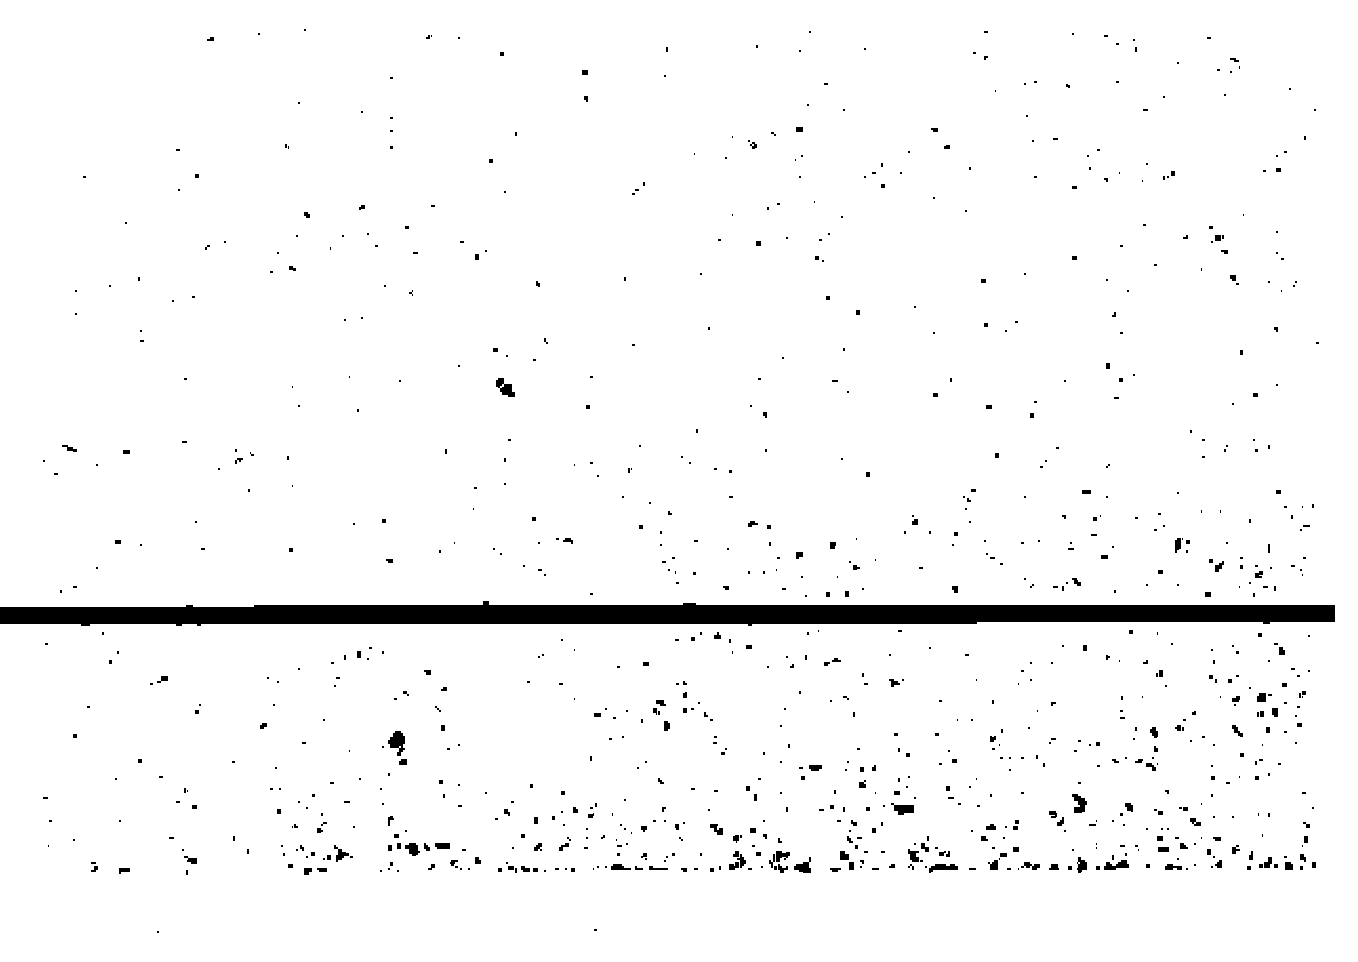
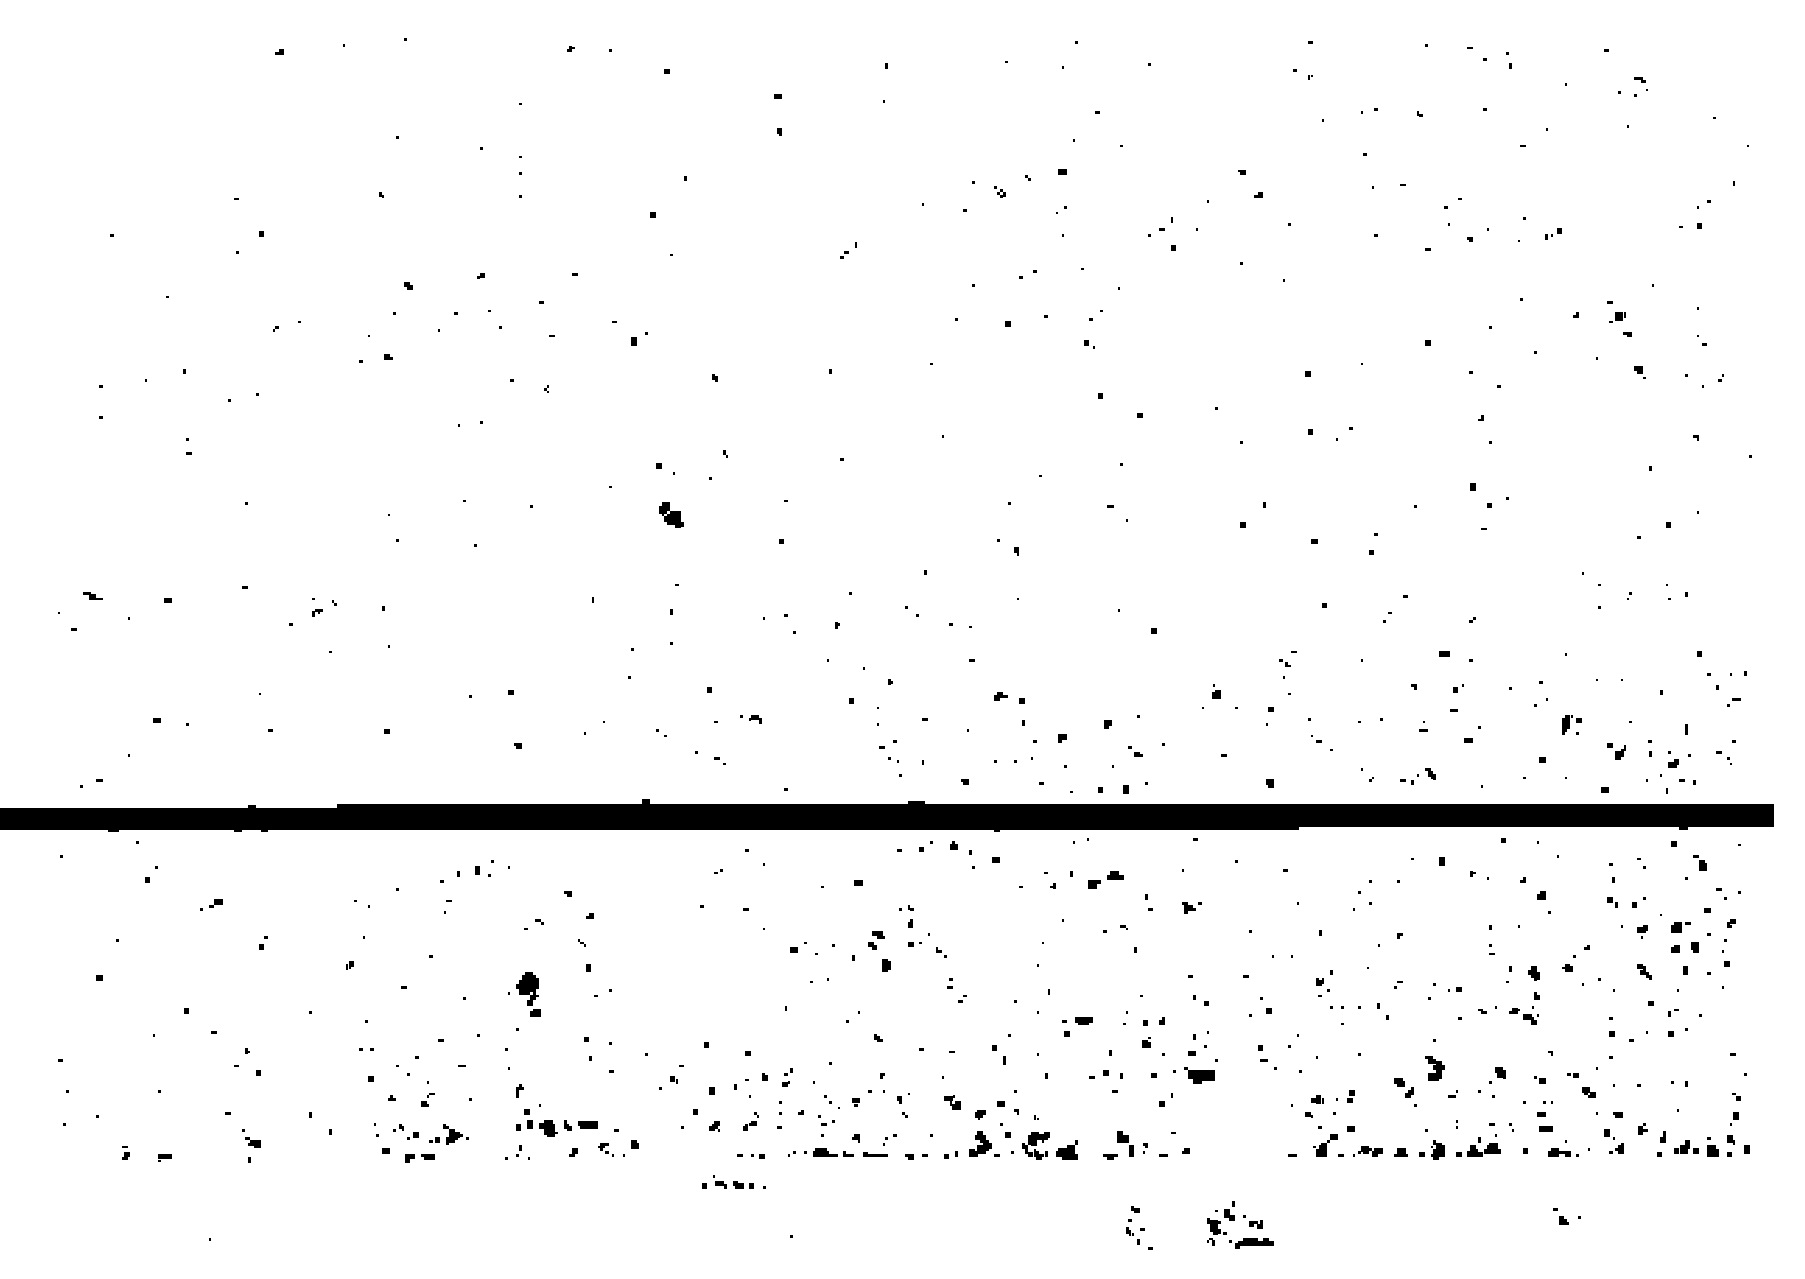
part: (832, 661) -> (1106, 879), size x1.6
part: (857, 836) -> (1139, 1227), moved
part: (1185, 842) -> (1566, 1215), moved
part: (932, 854) -> (1239, 1224), moved
part: (521, 867) -> (733, 1182), moved

